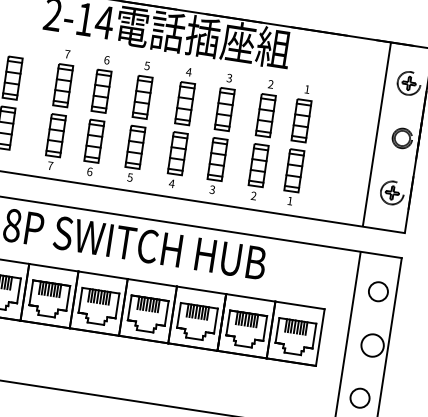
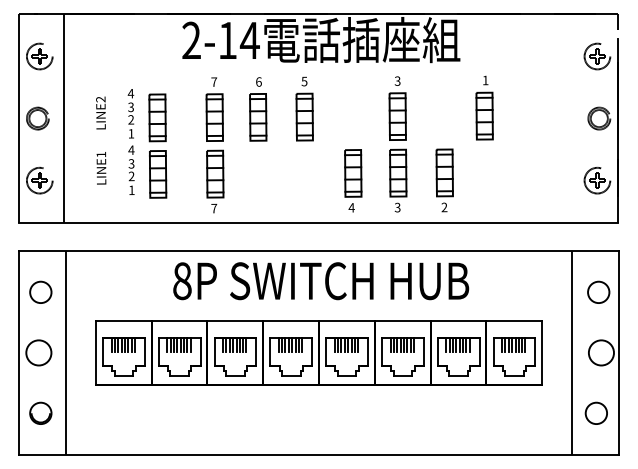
part: (185, 96) -> (352, 108), removed
part: (267, 108) -> (444, 108), removed
line: (377, 134) -> (570, 118), removed
part: (93, 147) -> (258, 181), removed
part: (134, 153) -> (305, 180), removed
part: (293, 176) -> (485, 179), removed

